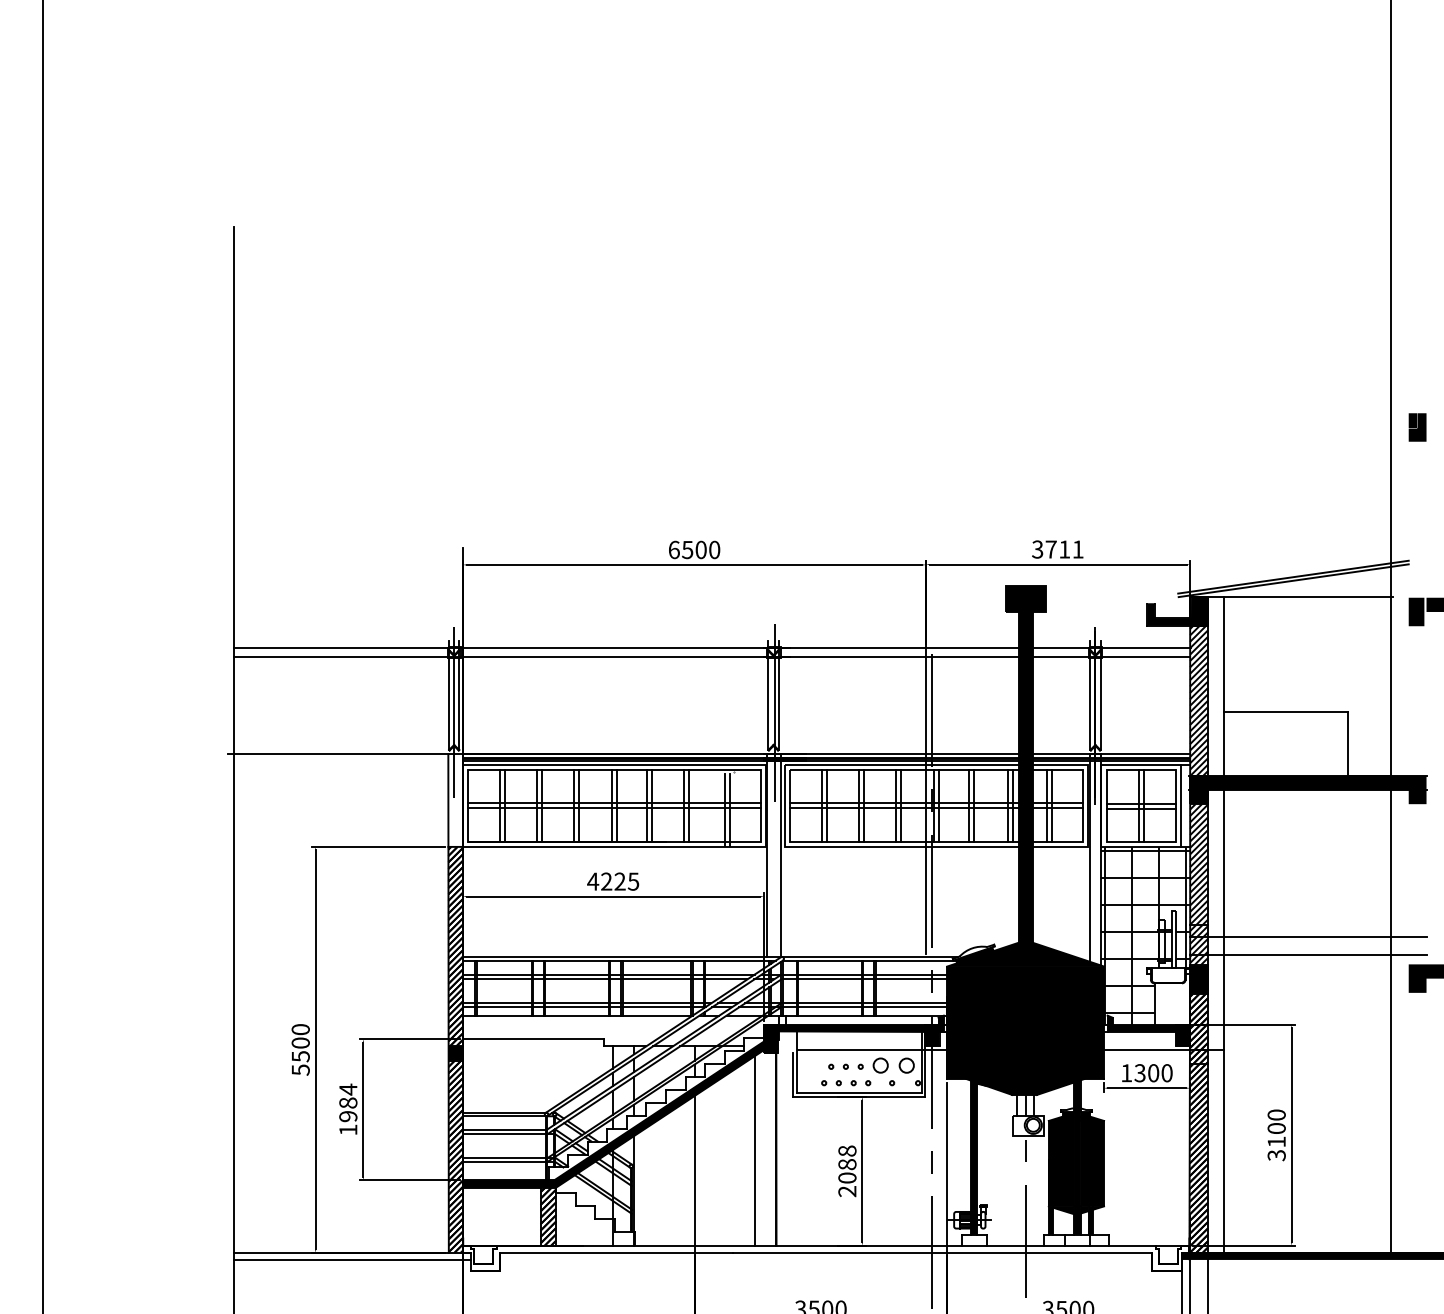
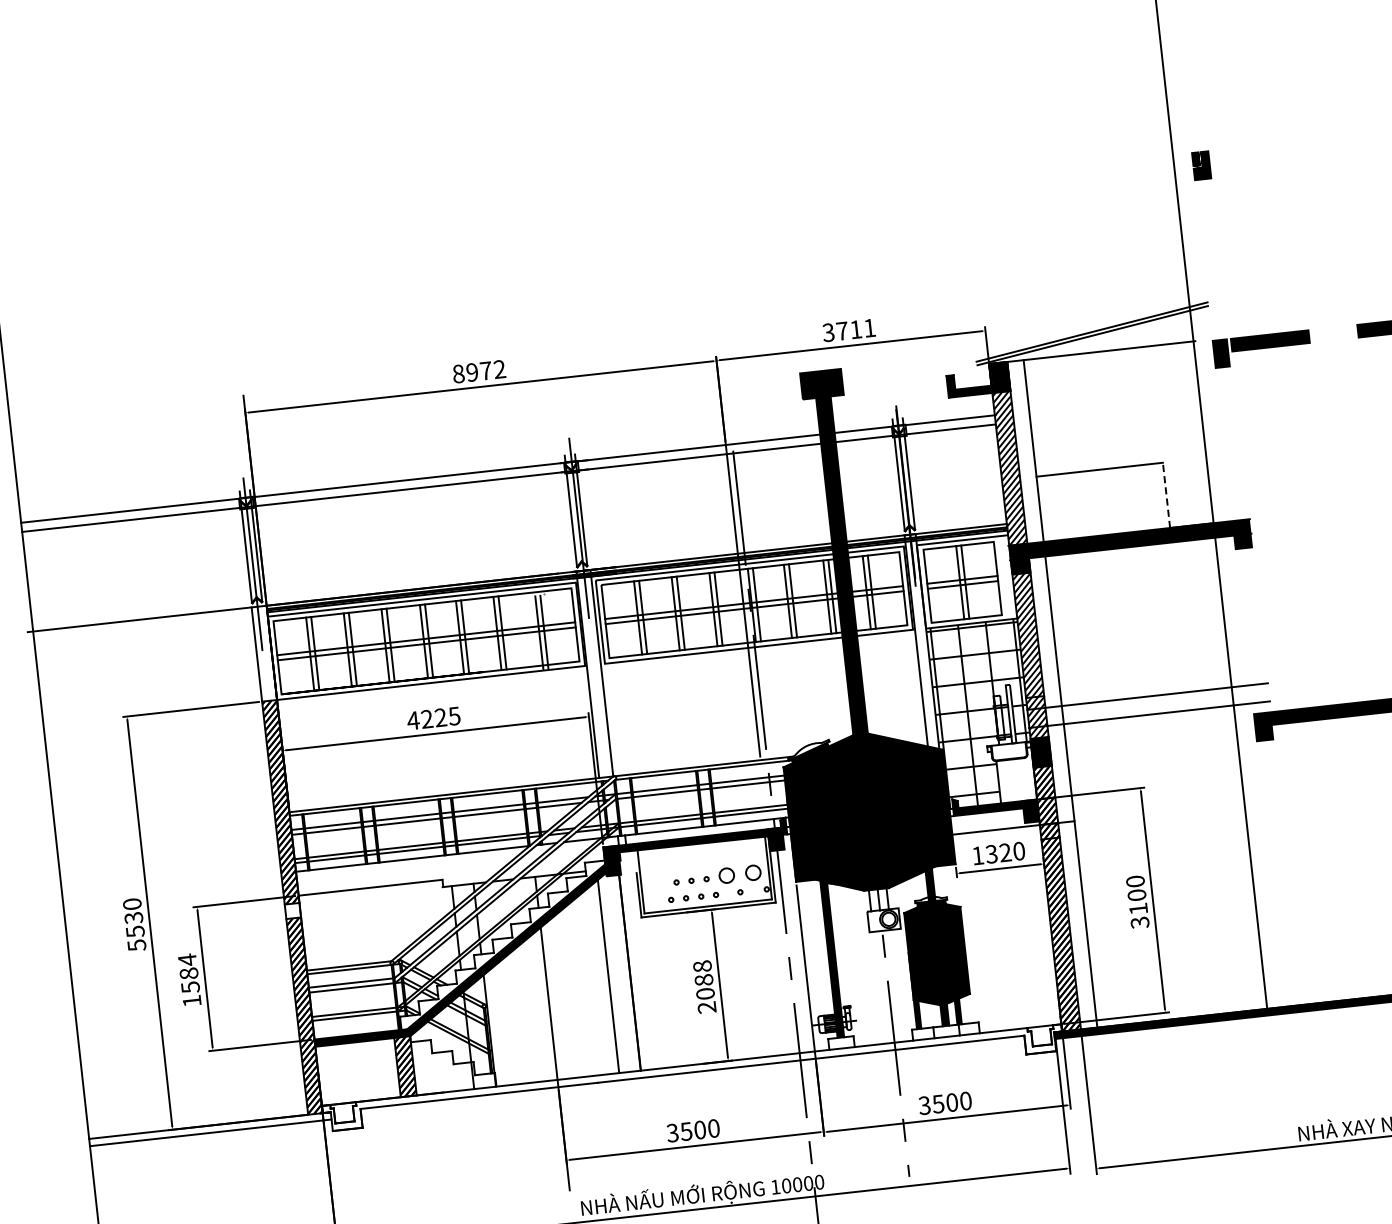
text: (694, 549) -> (479, 371), 6500 -> 8972
line: (1348, 743) -> (1166, 495), solid -> dashed
line: (1180, 806) -> (1002, 578), removed
text: (300, 1042) -> (133, 917), 5500 -> 5530
line: (872, 1050) -> (716, 861), removed
fill: (455, 1053) -> (292, 911), removed
text: (1153, 1073) -> (1005, 853), 1300 -> 1320
text: (348, 1116) -> (190, 987), 1984 -> 1584

